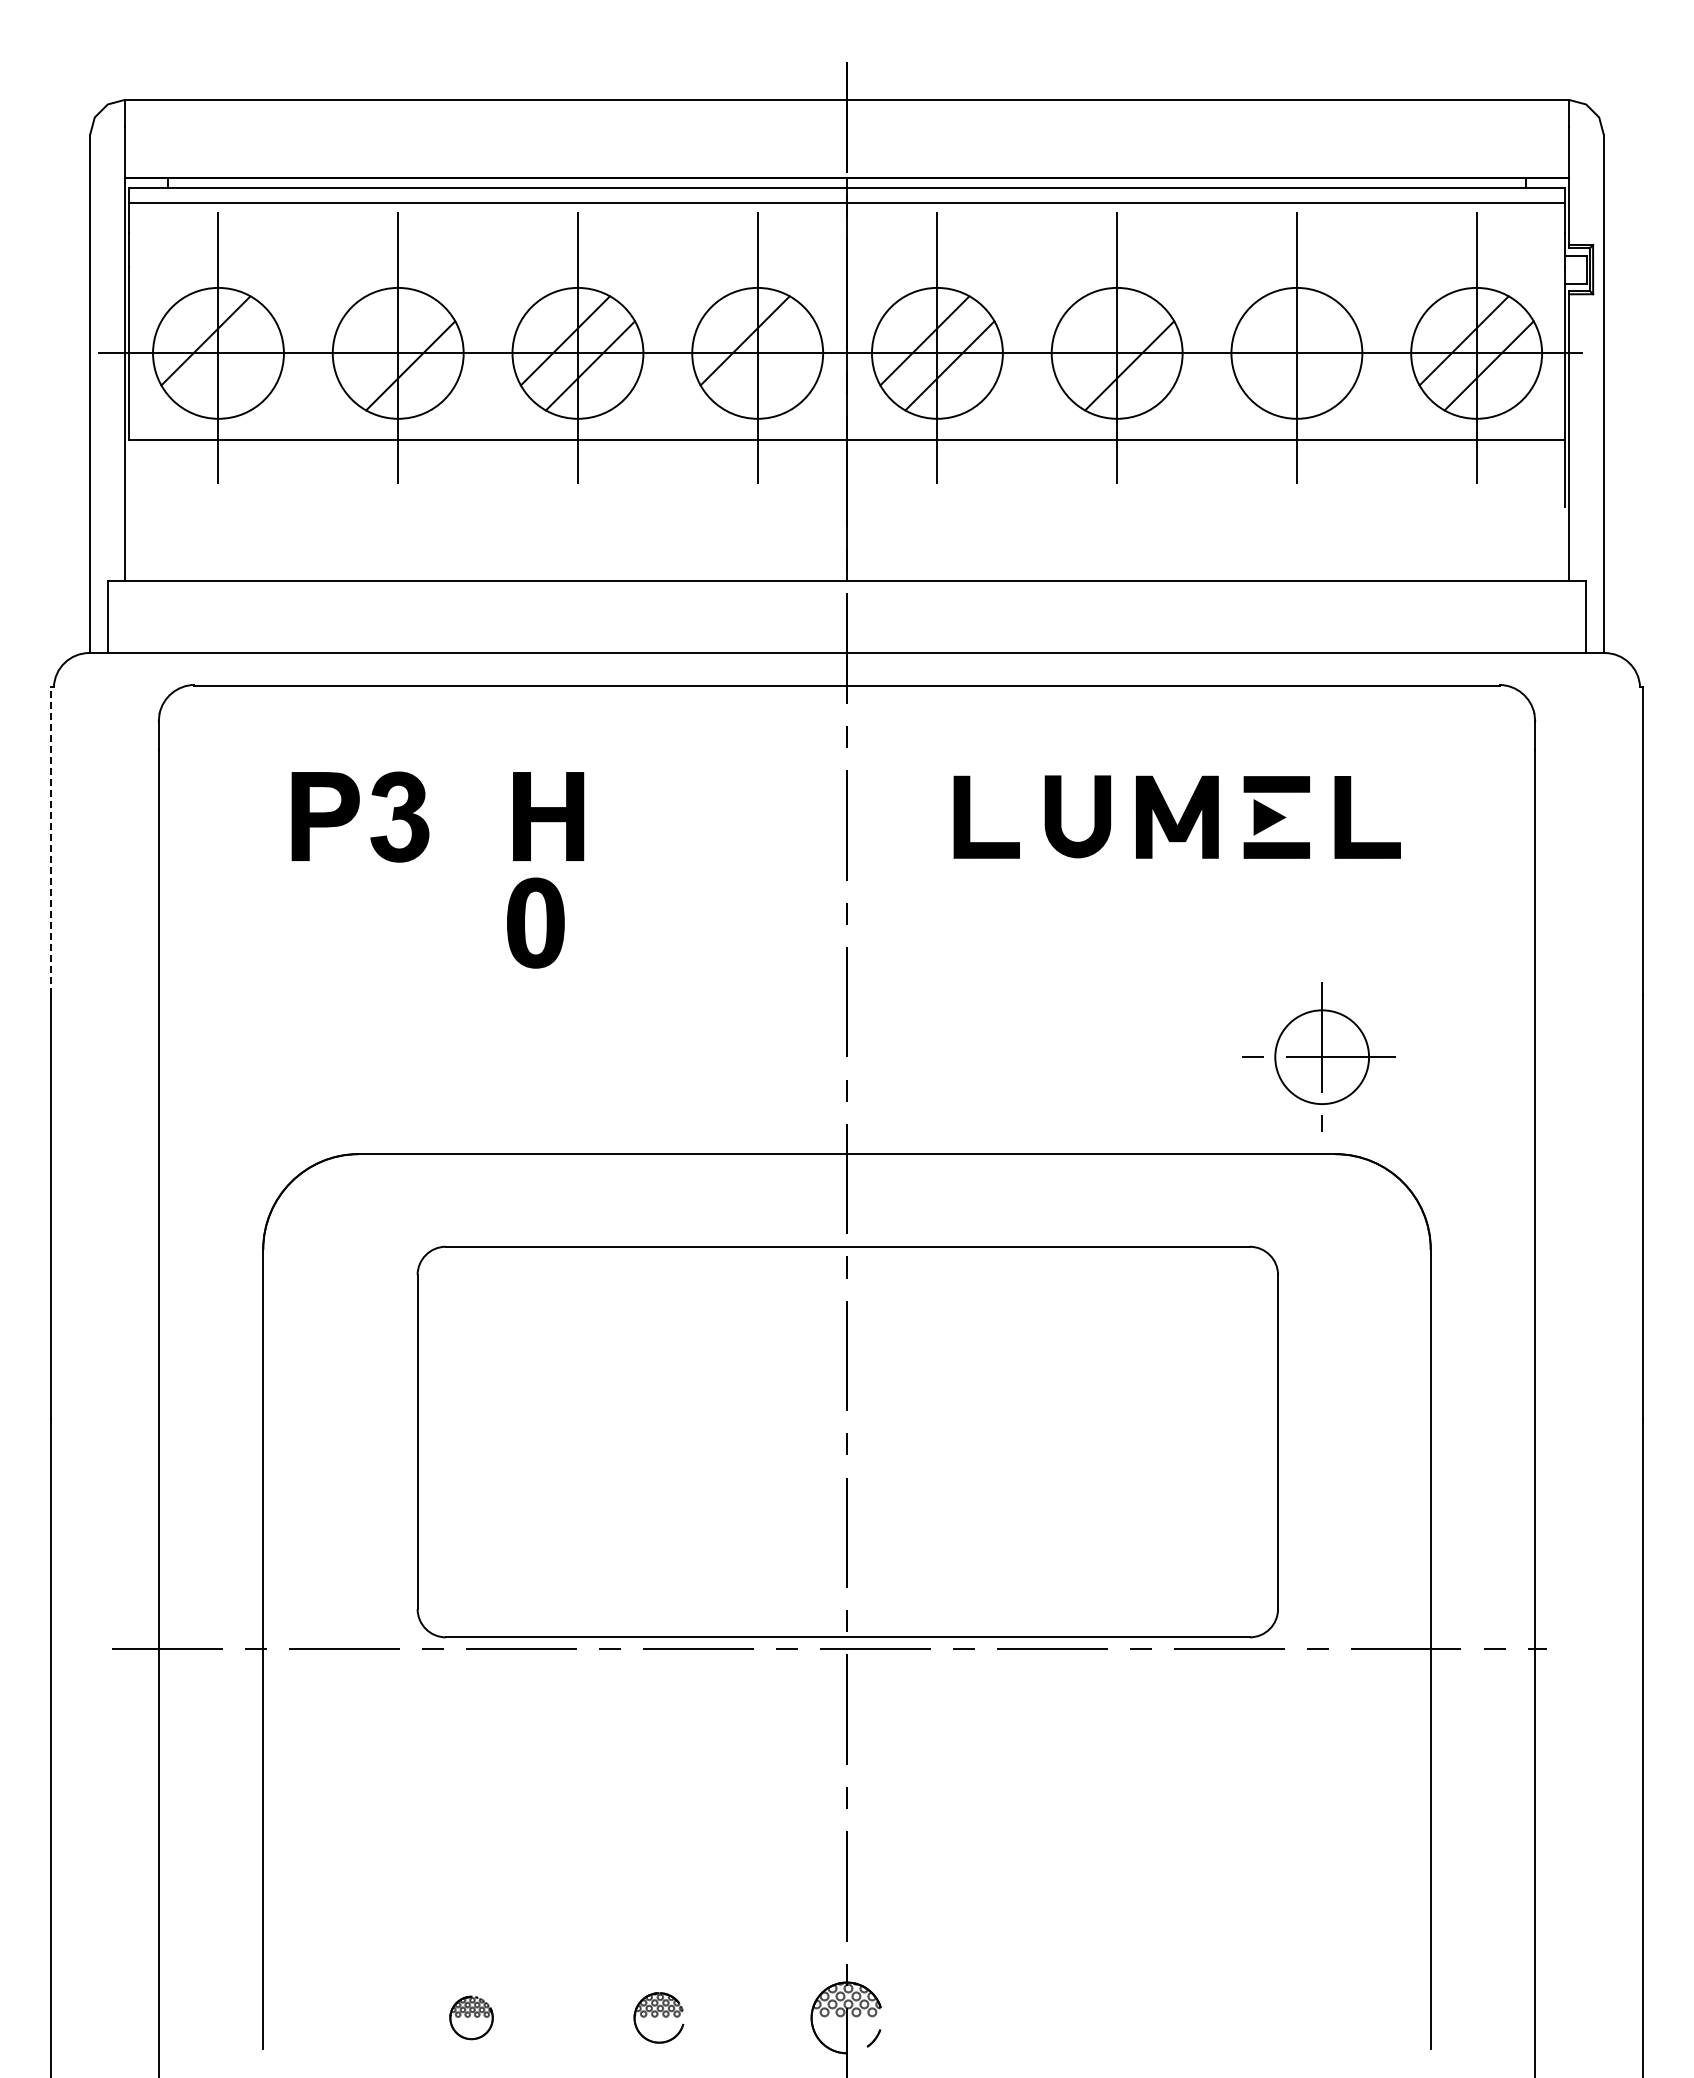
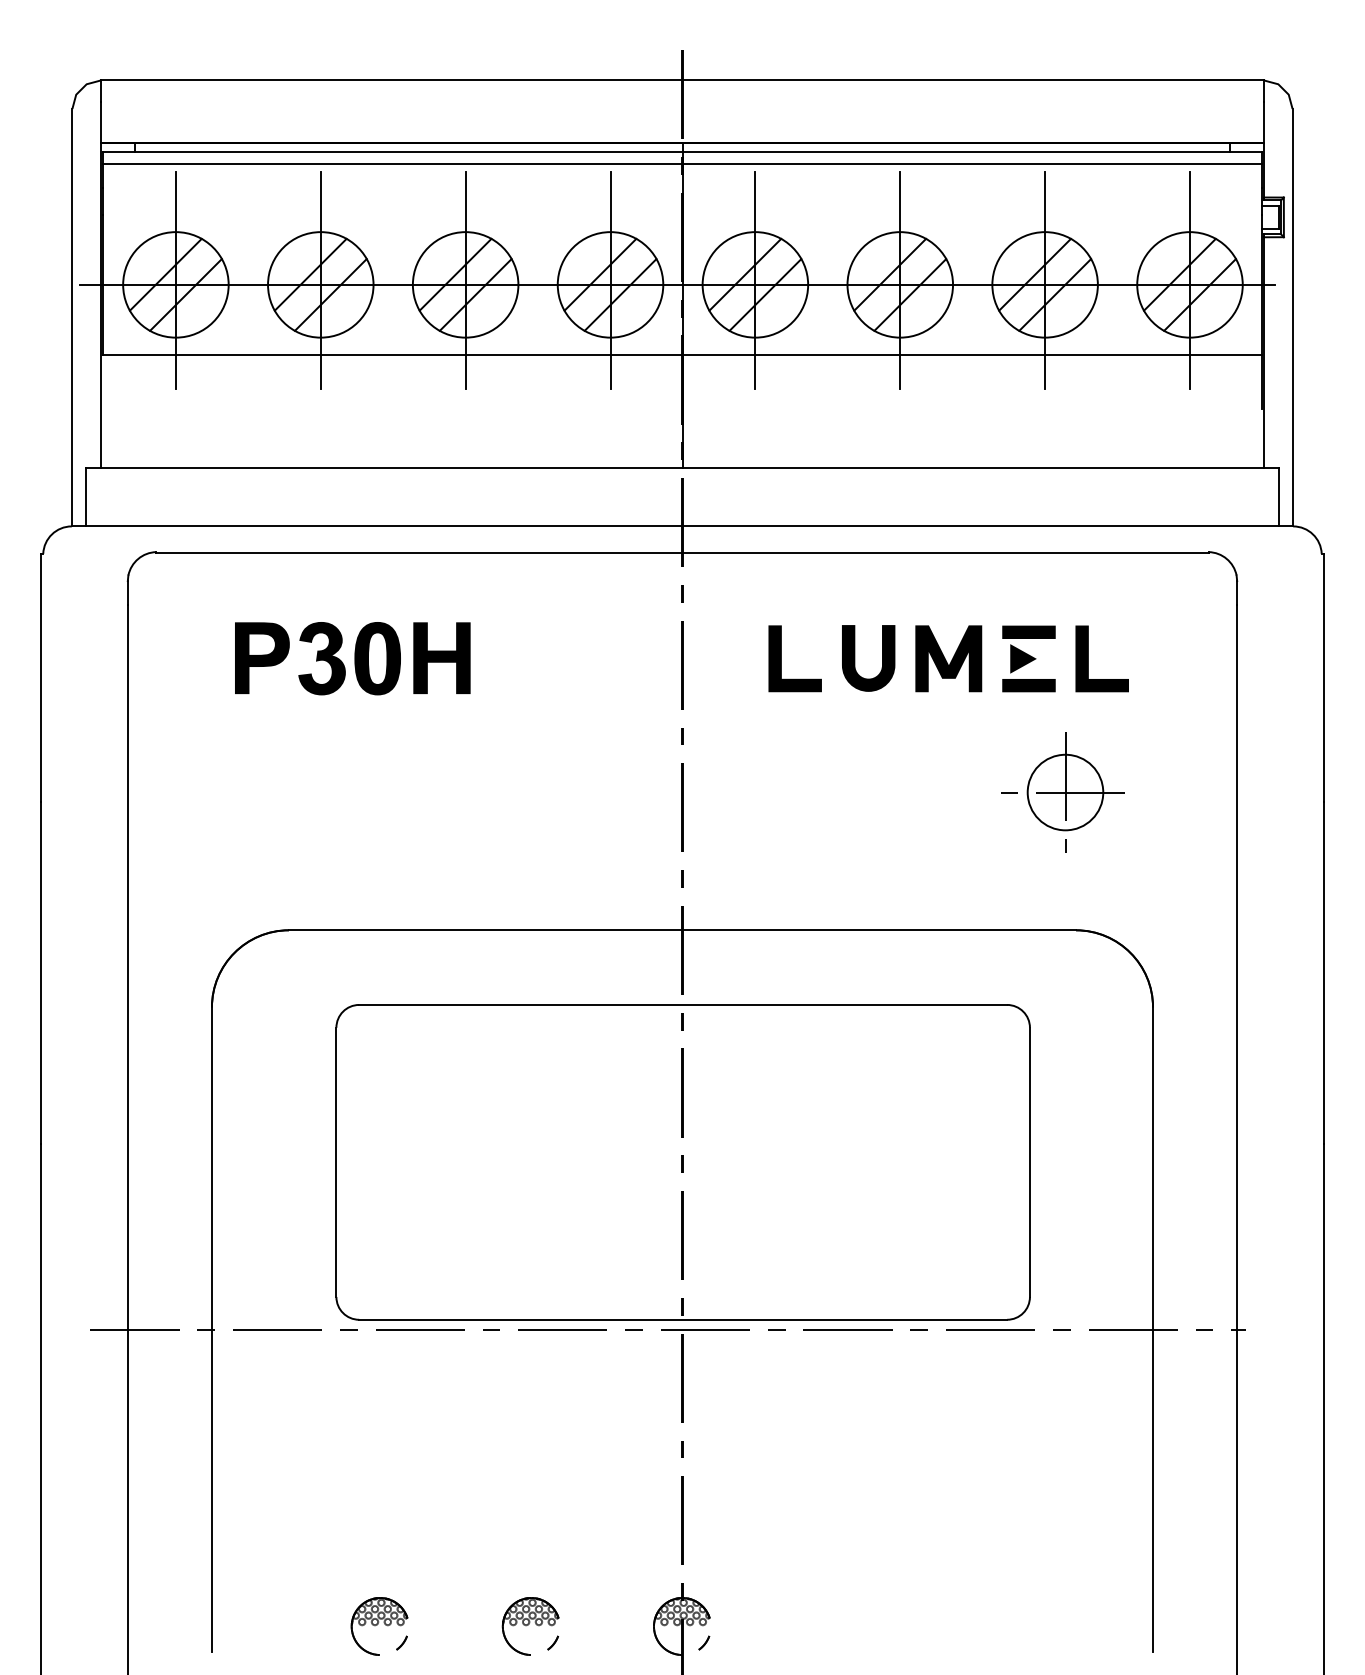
line: (385, 340) -> (310, 274), added
line: (1104, 340) -> (890, 274), added
line: (1283, 340) -> (1034, 274), added
line: (230, 365) -> (185, 294), added
line: (769, 365) -> (620, 294), added
line: (1308, 365) -> (1054, 294), added
line: (50, 841) -> (40, 678), dashed -> solid
part: (535, 922) -> (377, 658), moved
part: (1318, 1056) -> (1062, 791), moved
part: (470, 2017) -> (379, 1626), size x1.67
part: (658, 2017) -> (530, 1626), size x1.43

